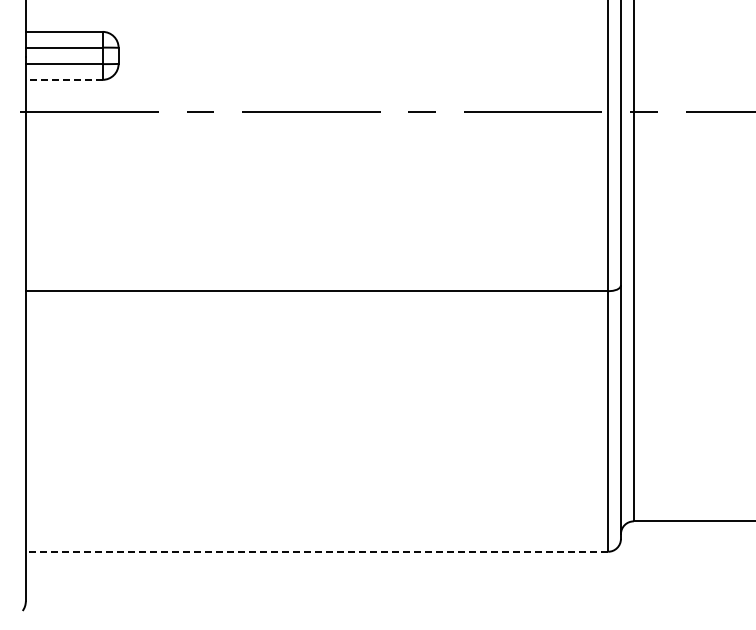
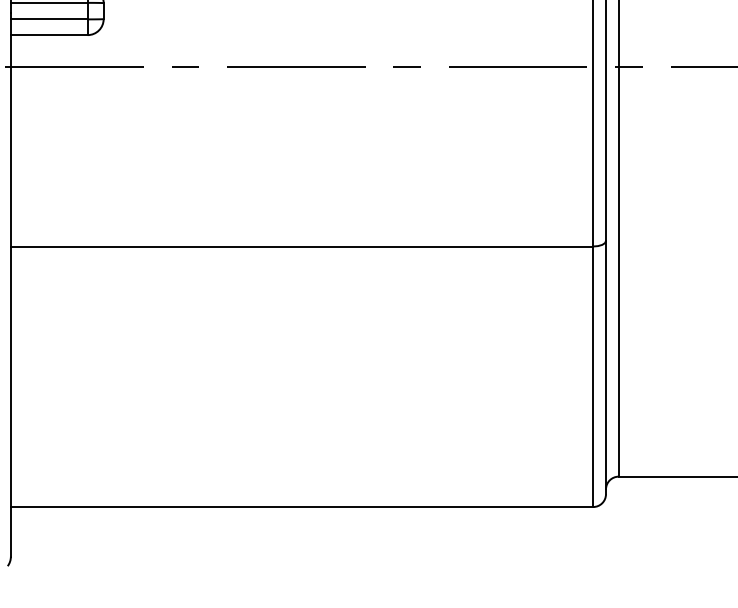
line: (63, 79) -> (48, 34), dashed -> solid
line: (316, 551) -> (301, 506), dashed -> solid

